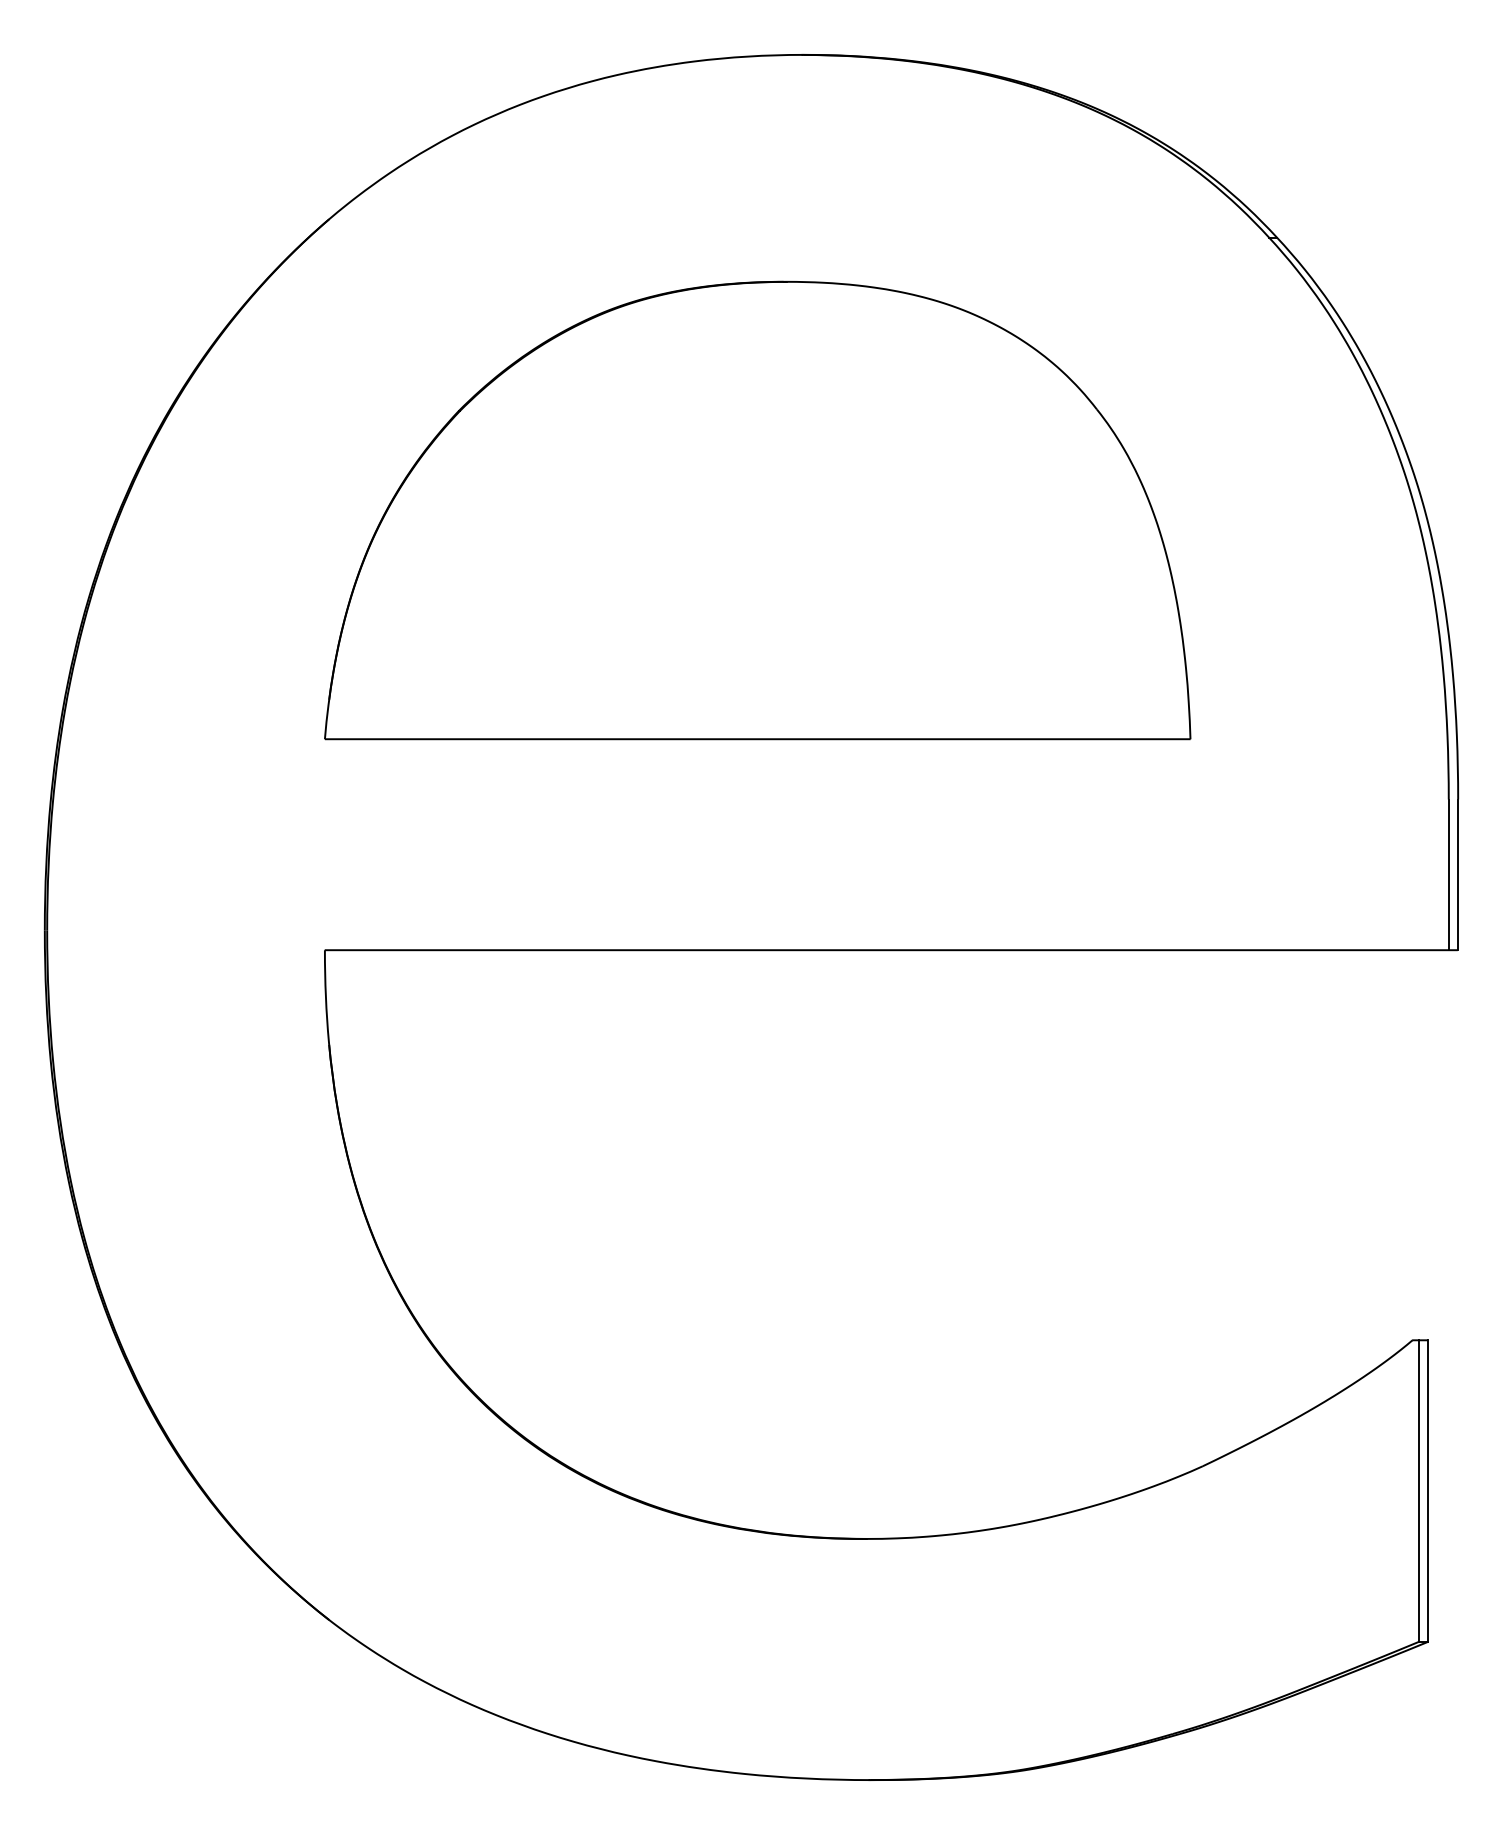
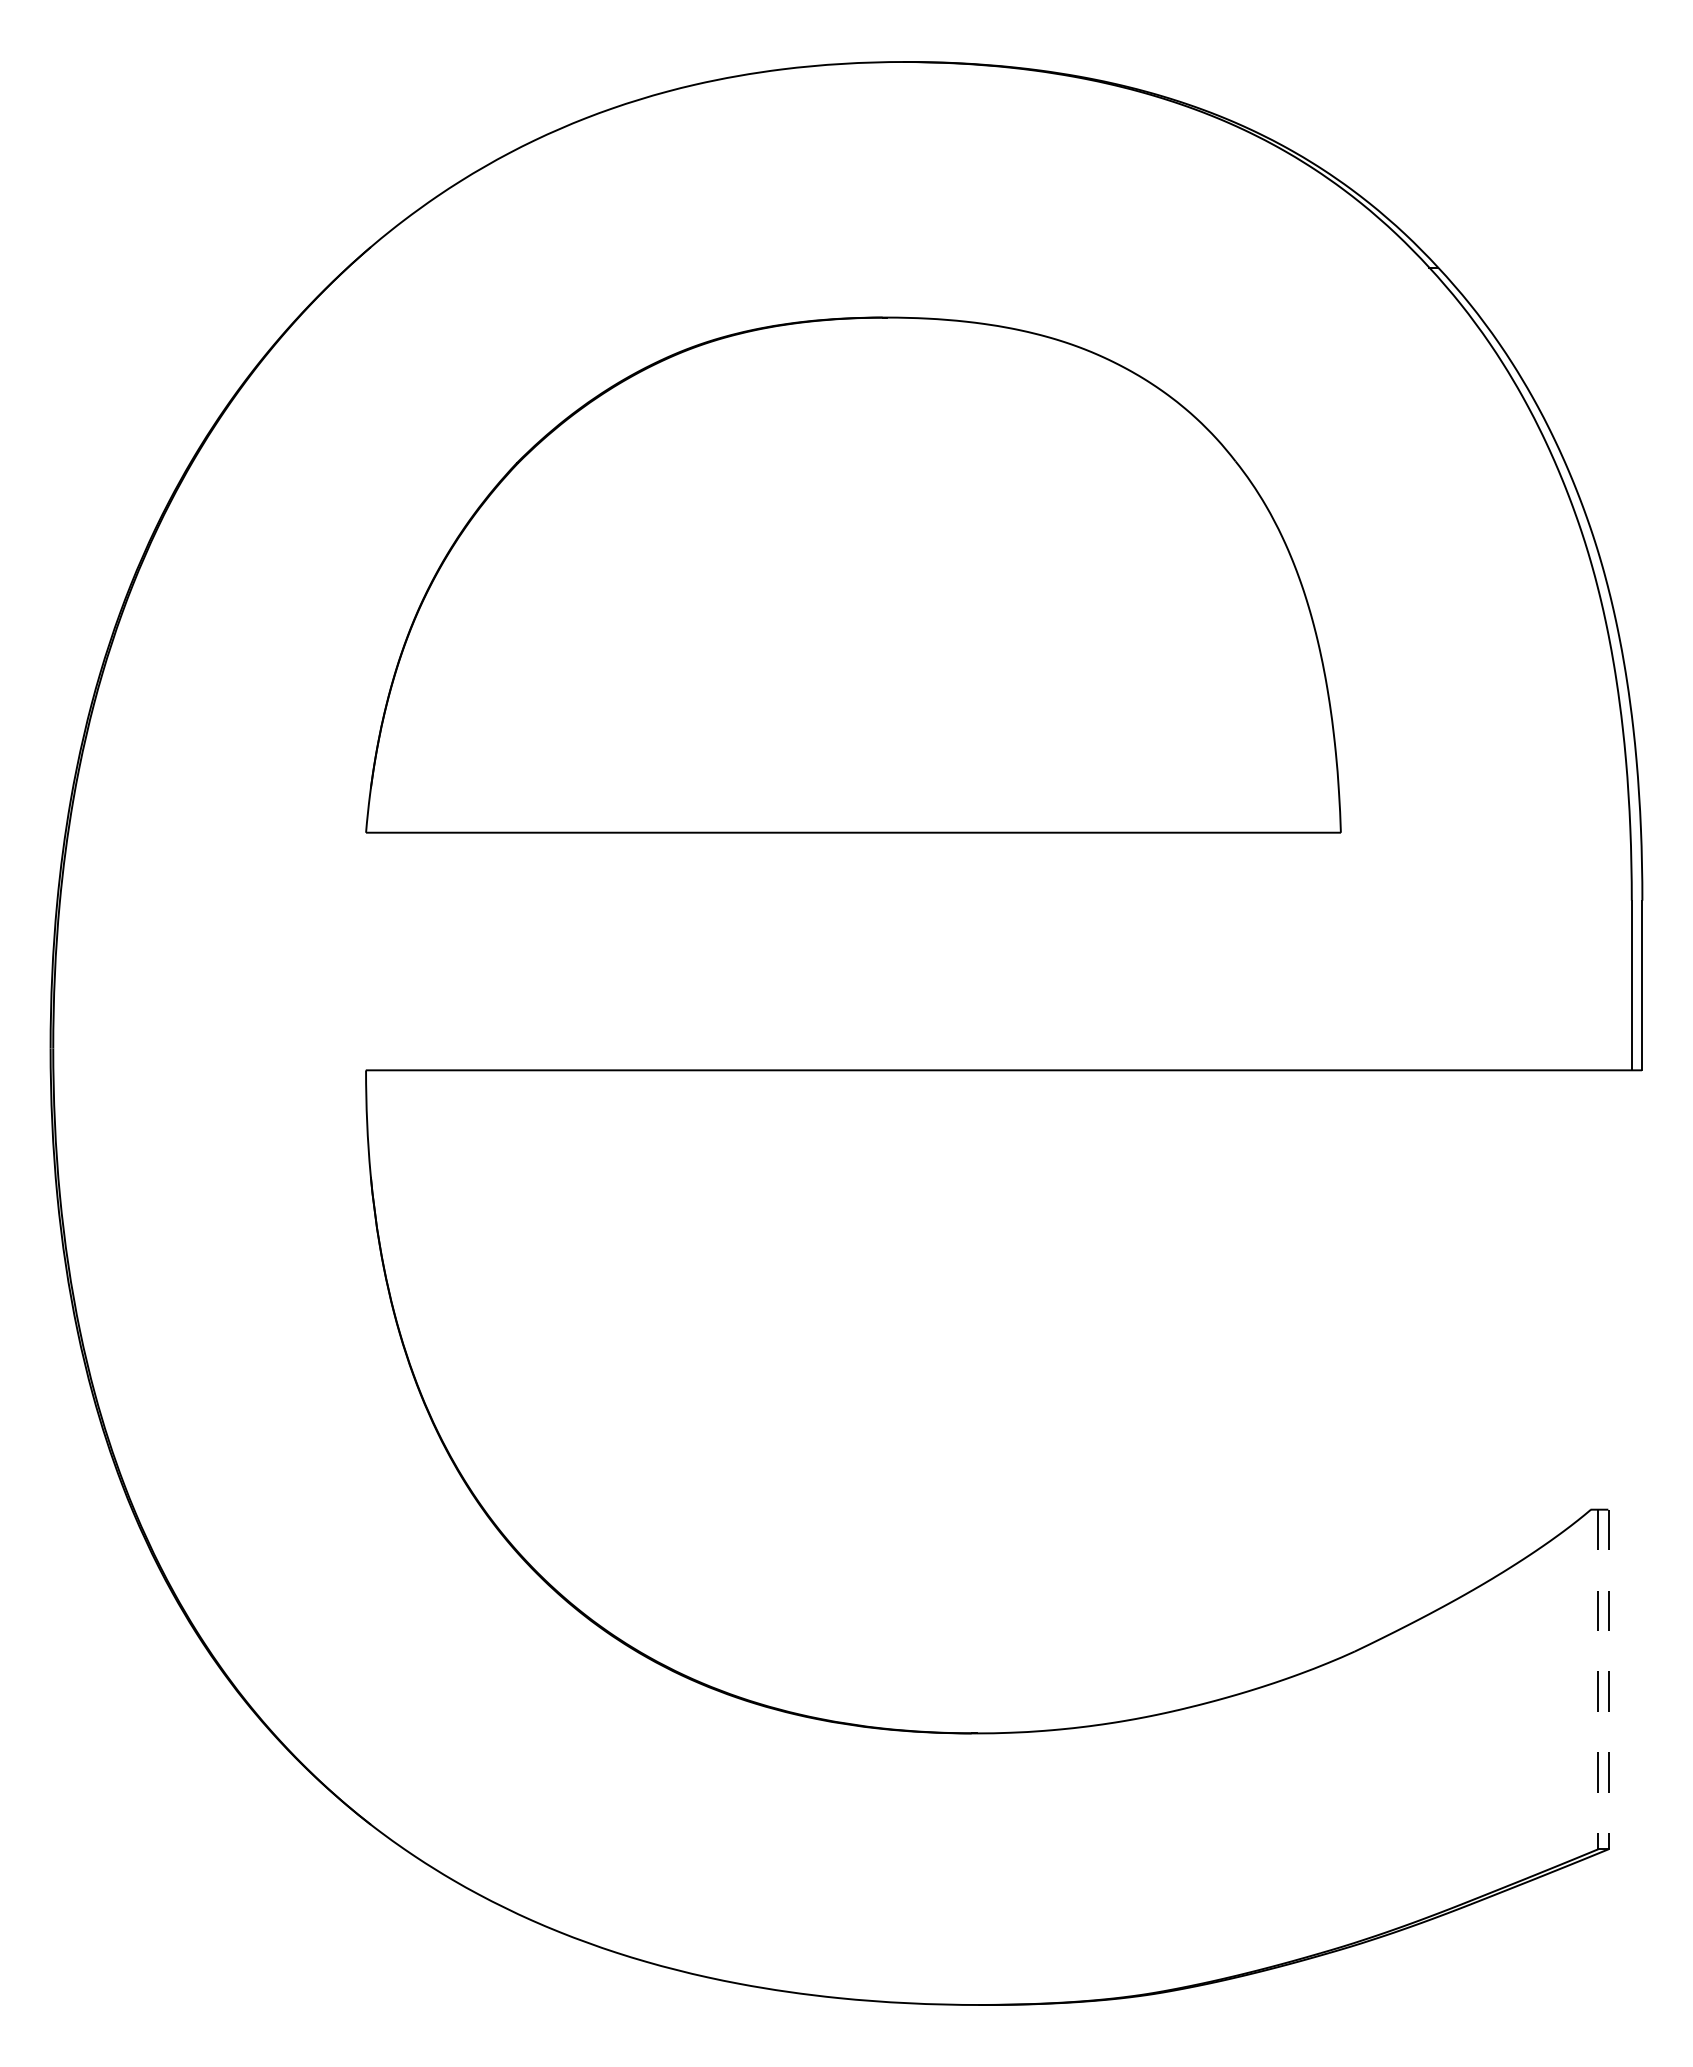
line: (1419, 1491) -> (1598, 1679), solid -> dashed
line: (1428, 1491) -> (1608, 1679), solid -> dashed

